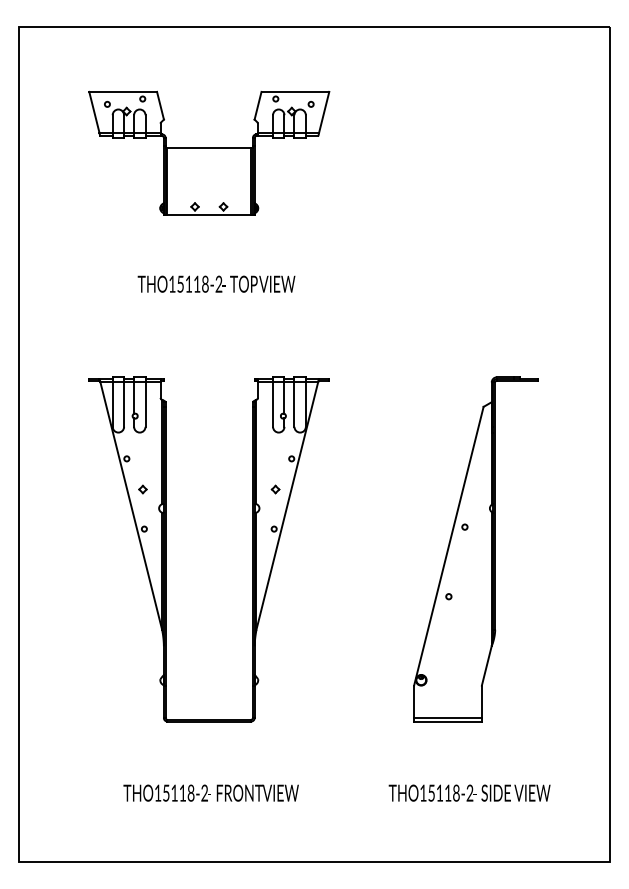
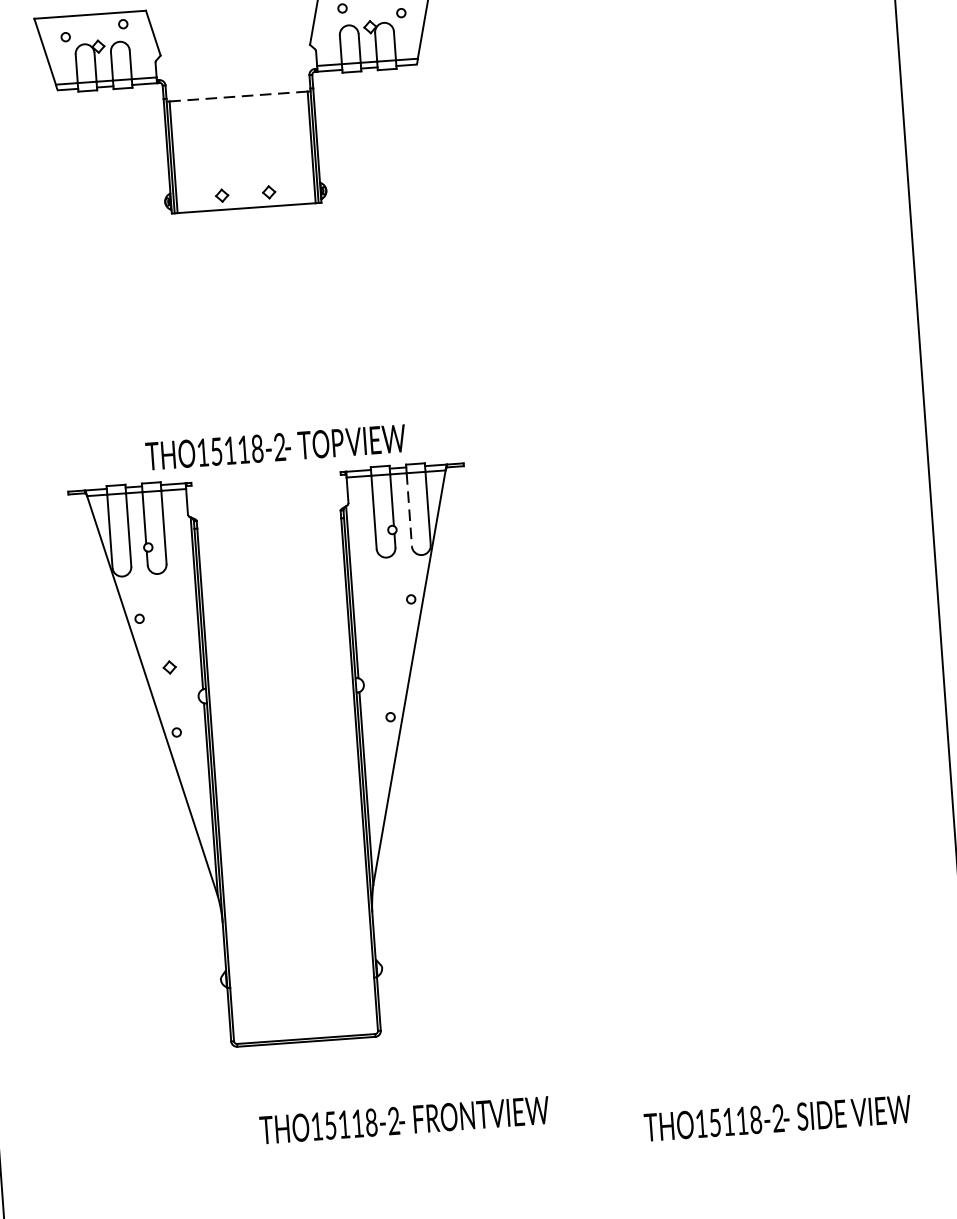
line: (209, 147) -> (238, 96), solid -> dashed
text: (216, 283) -> (275, 446), moved
line: (294, 405) -> (409, 511), solid -> dashed
part: (275, 489) -> (388, 651), removed
part: (475, 549) -> (724, 726), removed
text: (210, 792) -> (403, 1119), moved
text: (469, 792) -> (777, 1117), moved

